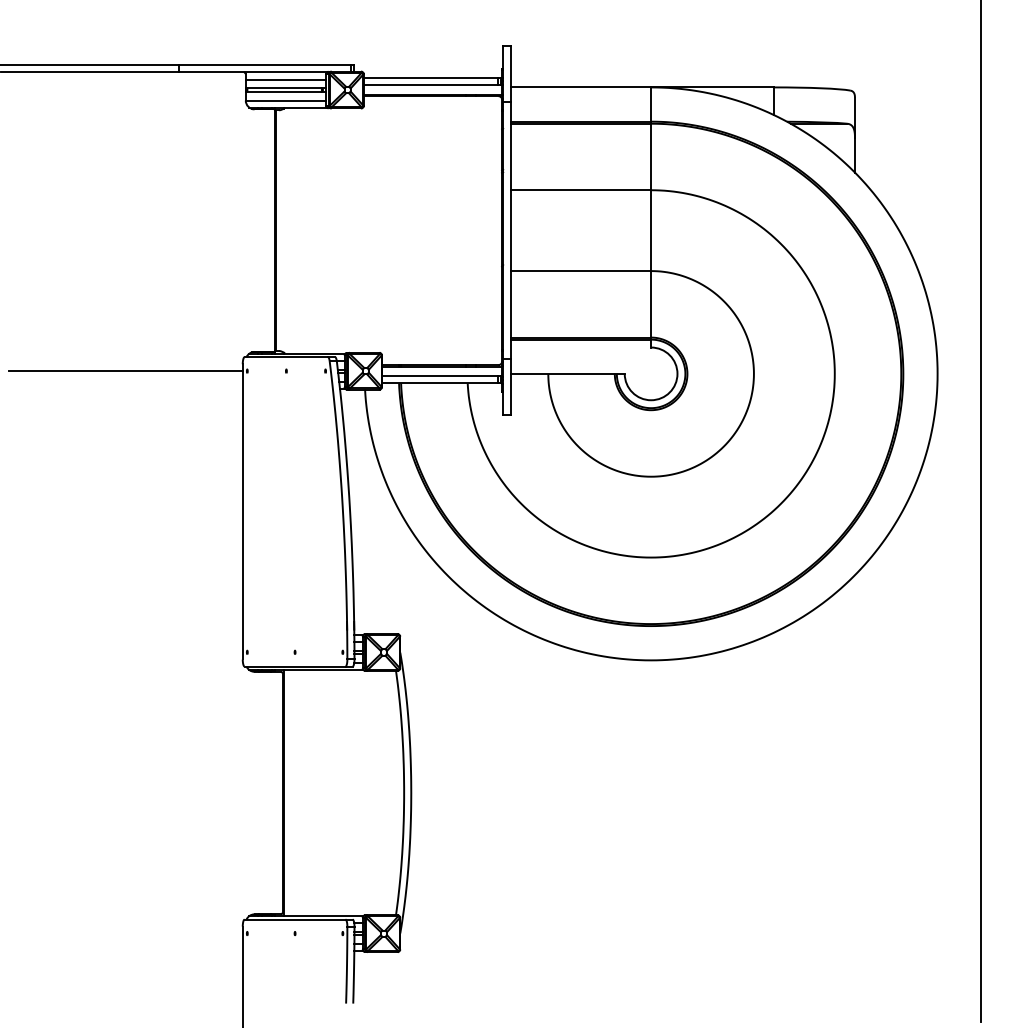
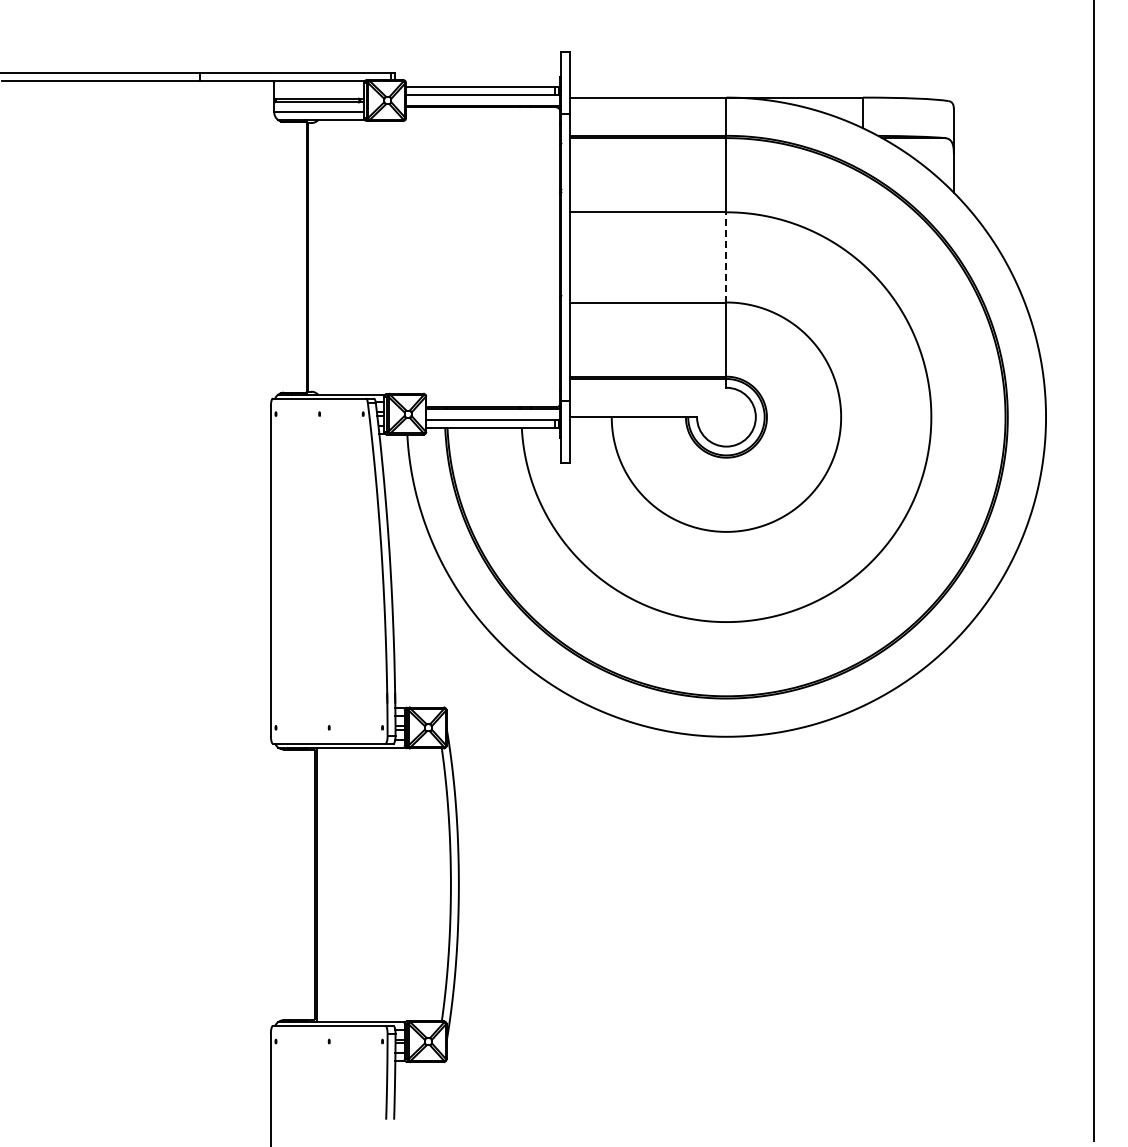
line: (286, 79) -> (319, 88), removed
line: (651, 229) -> (726, 256), solid -> dashed
line: (124, 371) -> (139, 414), removed

